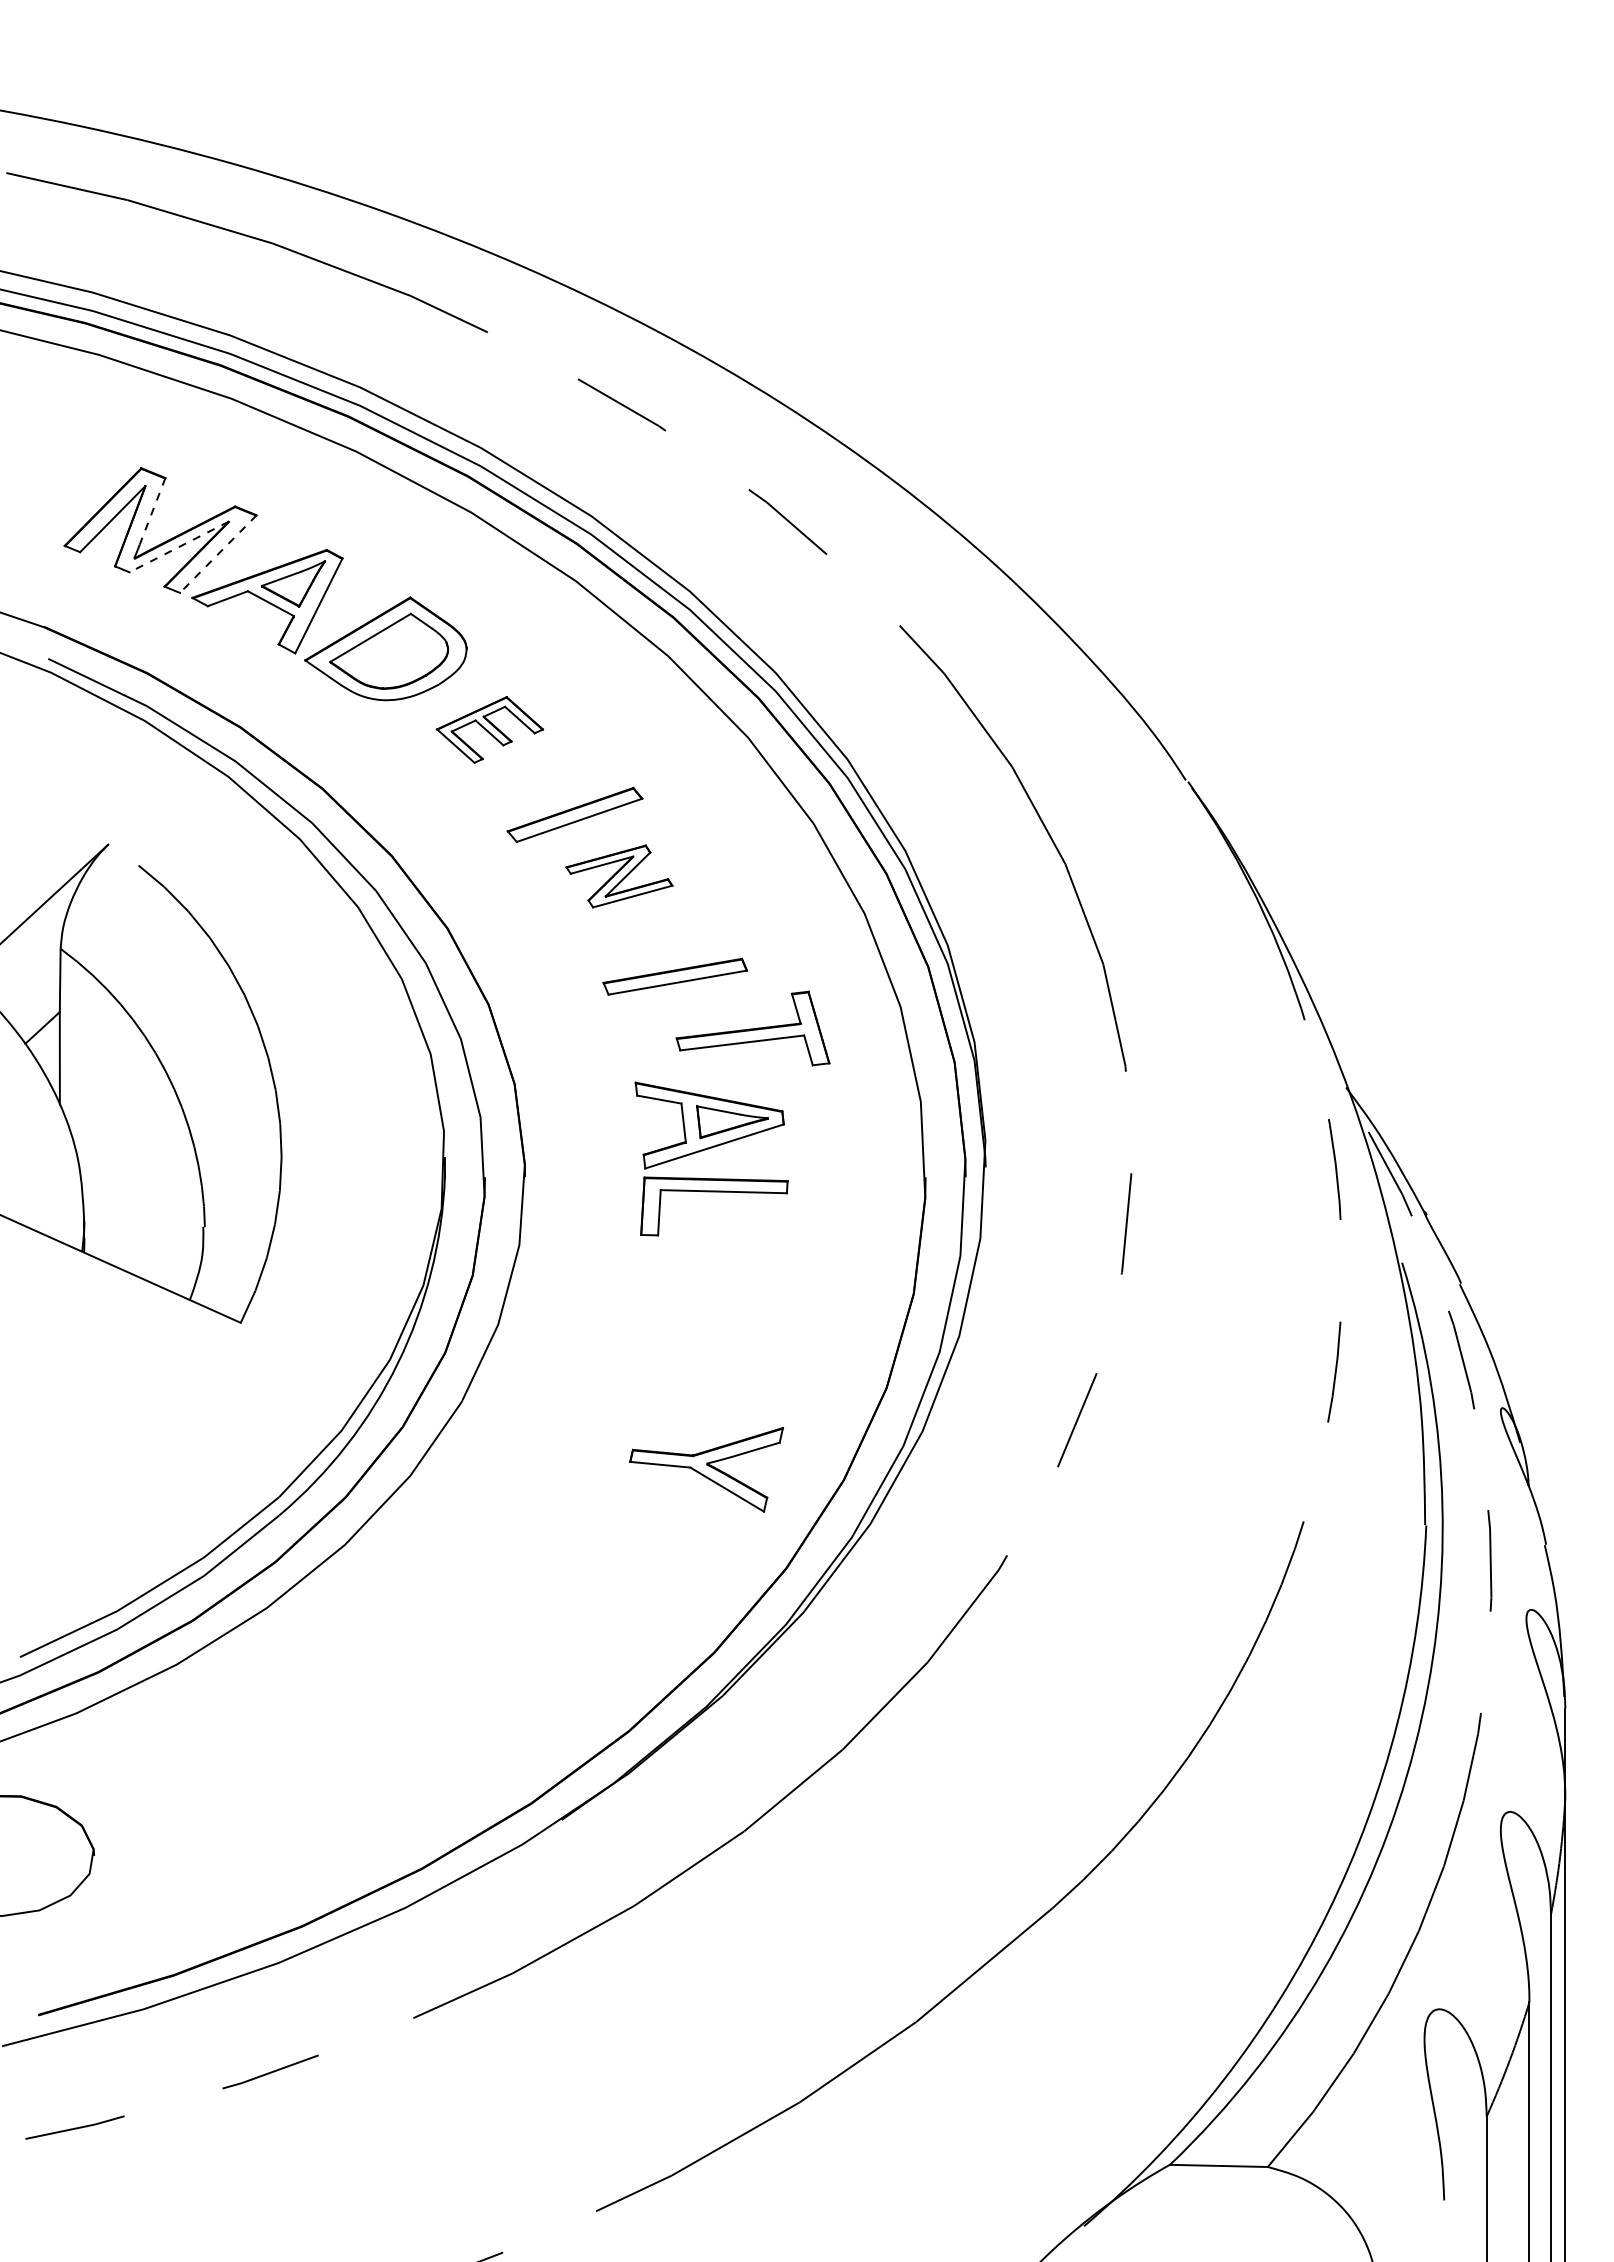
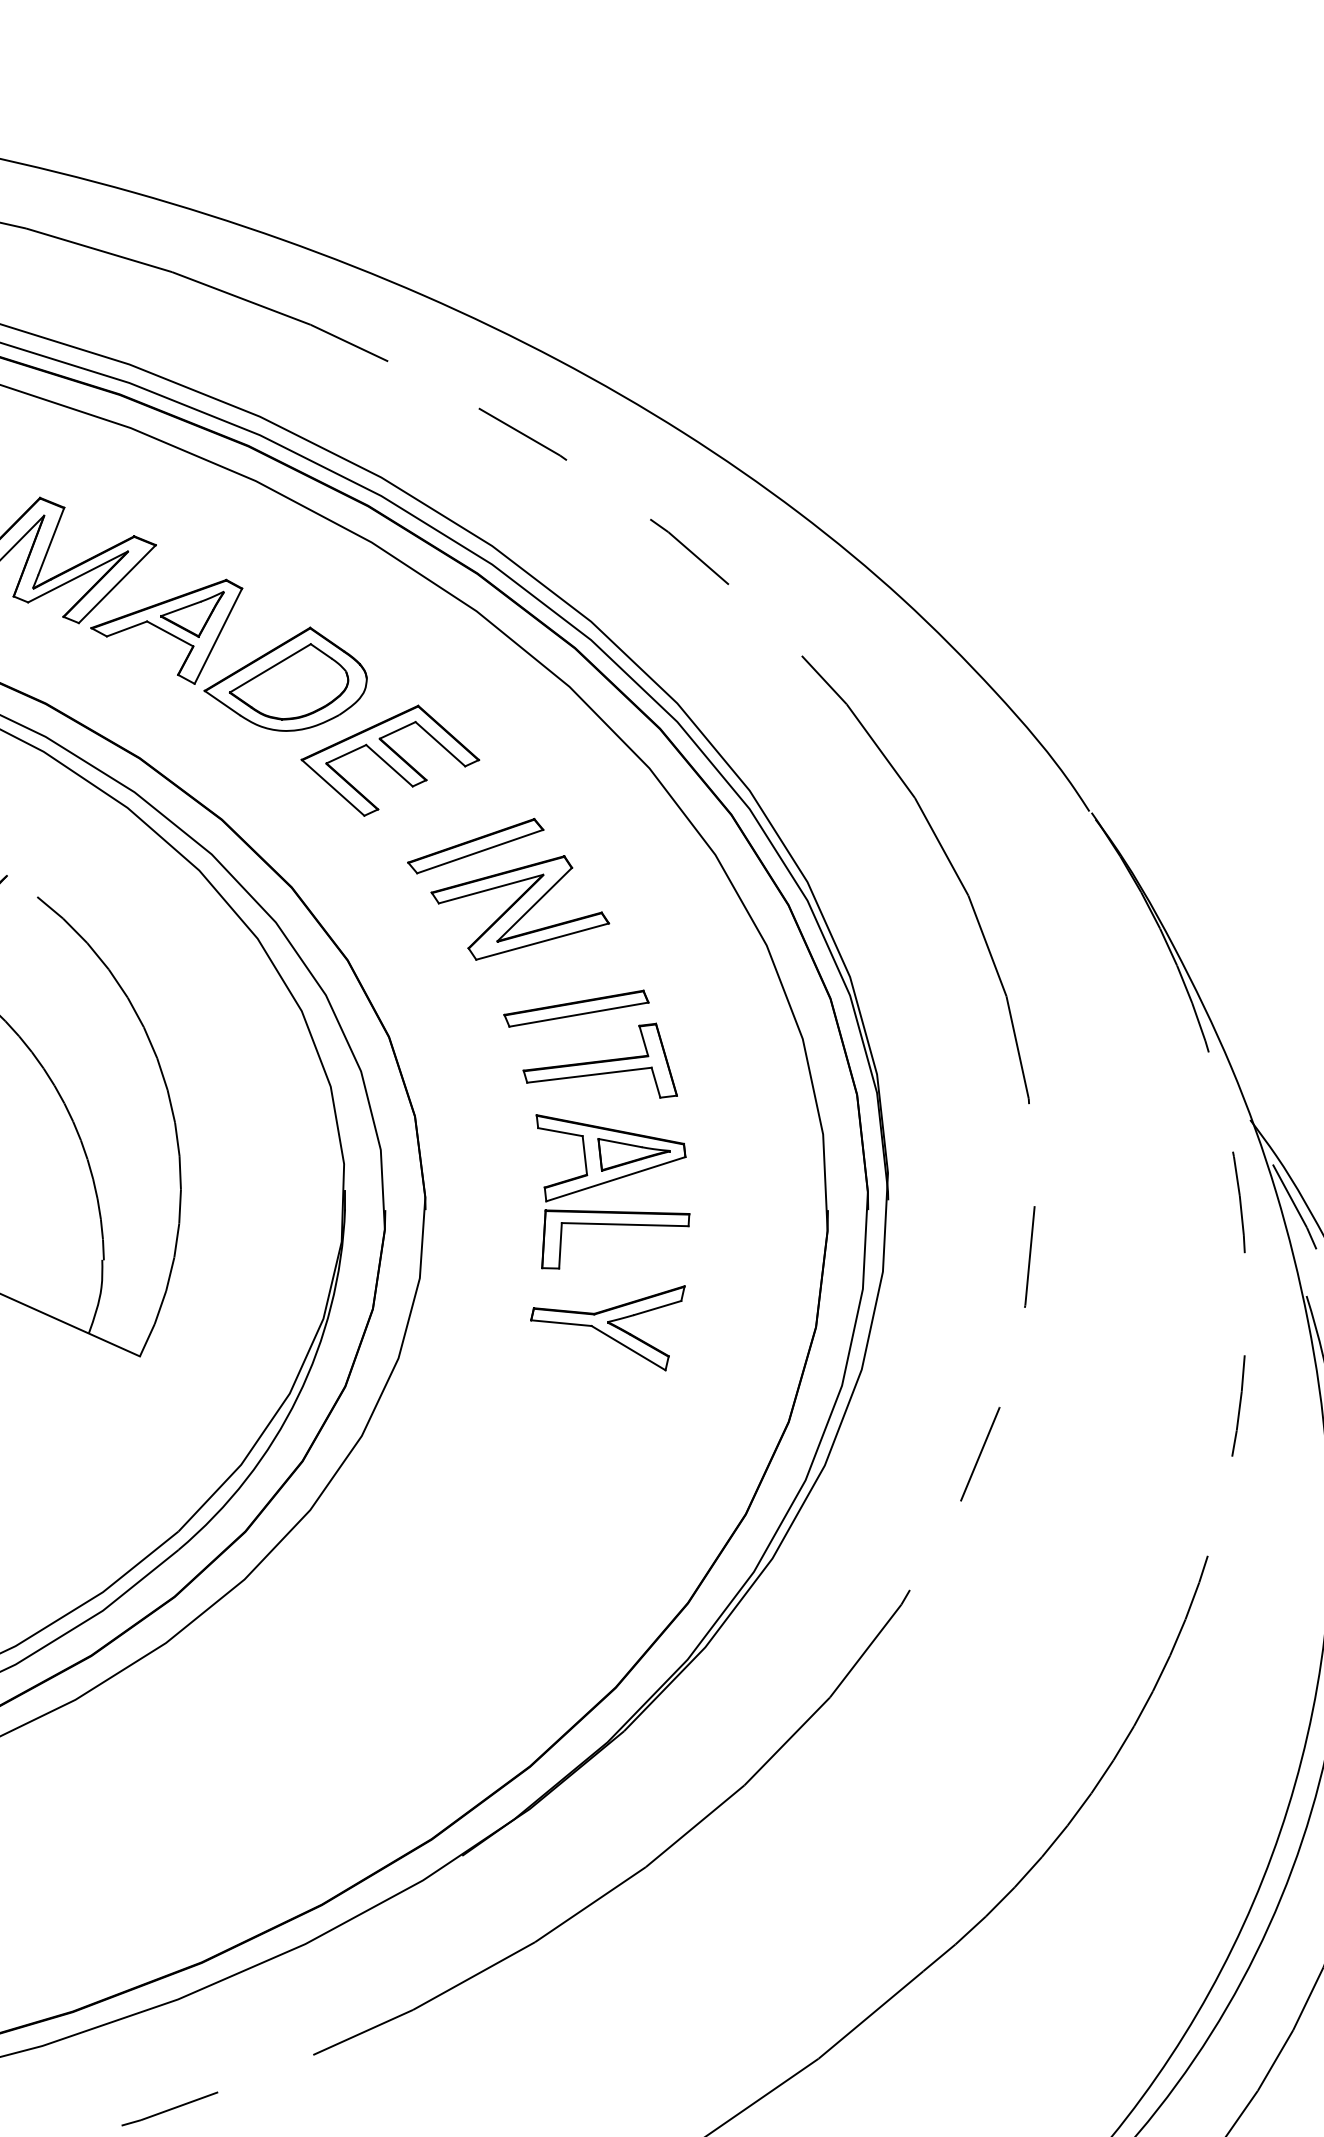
line: (152, 511) -> (51, 541), dashed -> solid
line: (179, 546) -> (78, 576), dashed -> solid
line: (218, 554) -> (117, 584), dashed -> solid
part: (489, 729) -> (389, 760), size x1.67
part: (619, 876) -> (520, 908), size x1.67
part: (752, 1028) -> (599, 1060), moved
part: (706, 1469) -> (607, 1327), moved

